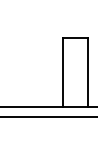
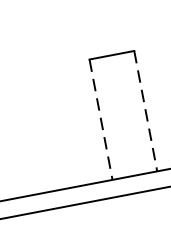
line: (62, 73) -> (100, 121), solid -> dashed
line: (88, 73) -> (146, 112), solid -> dashed

